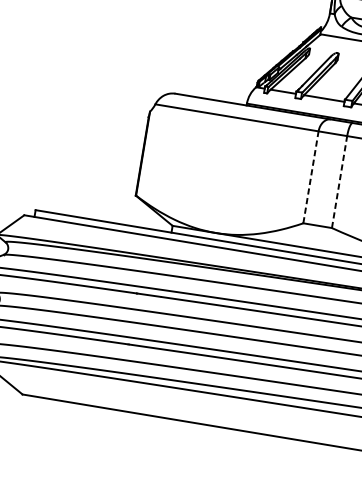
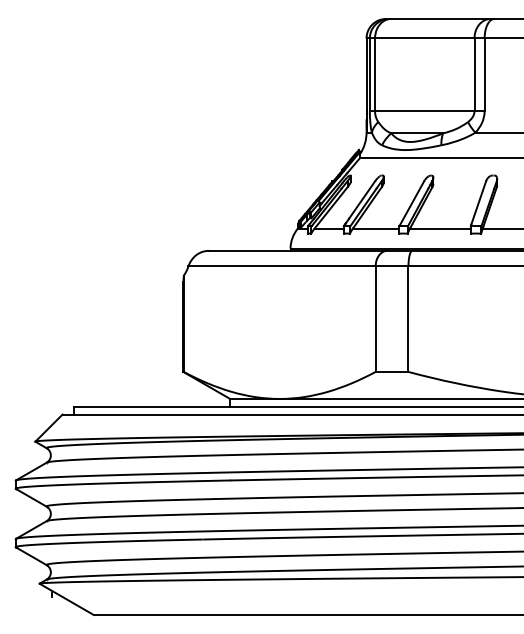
line: (310, 177) -> (375, 319), dashed -> solid
line: (339, 182) -> (408, 319), dashed -> solid

